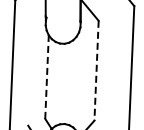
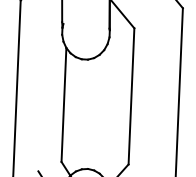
line: (96, 70) -> (131, 95), dashed -> solid
line: (47, 77) -> (64, 105), dashed -> solid

